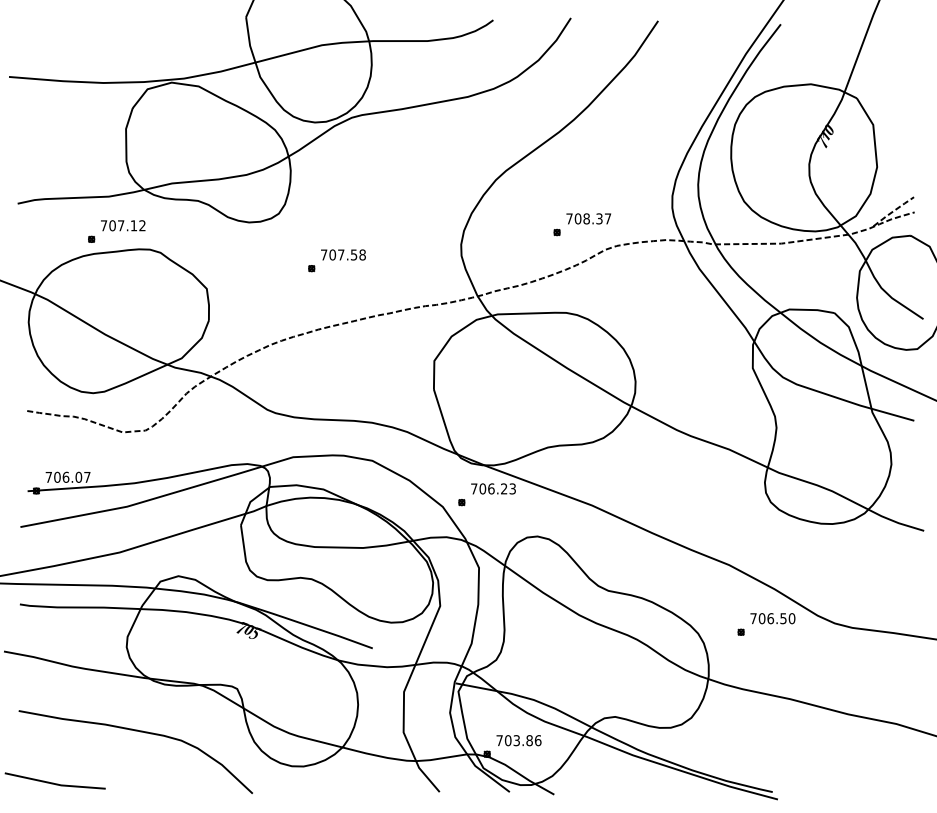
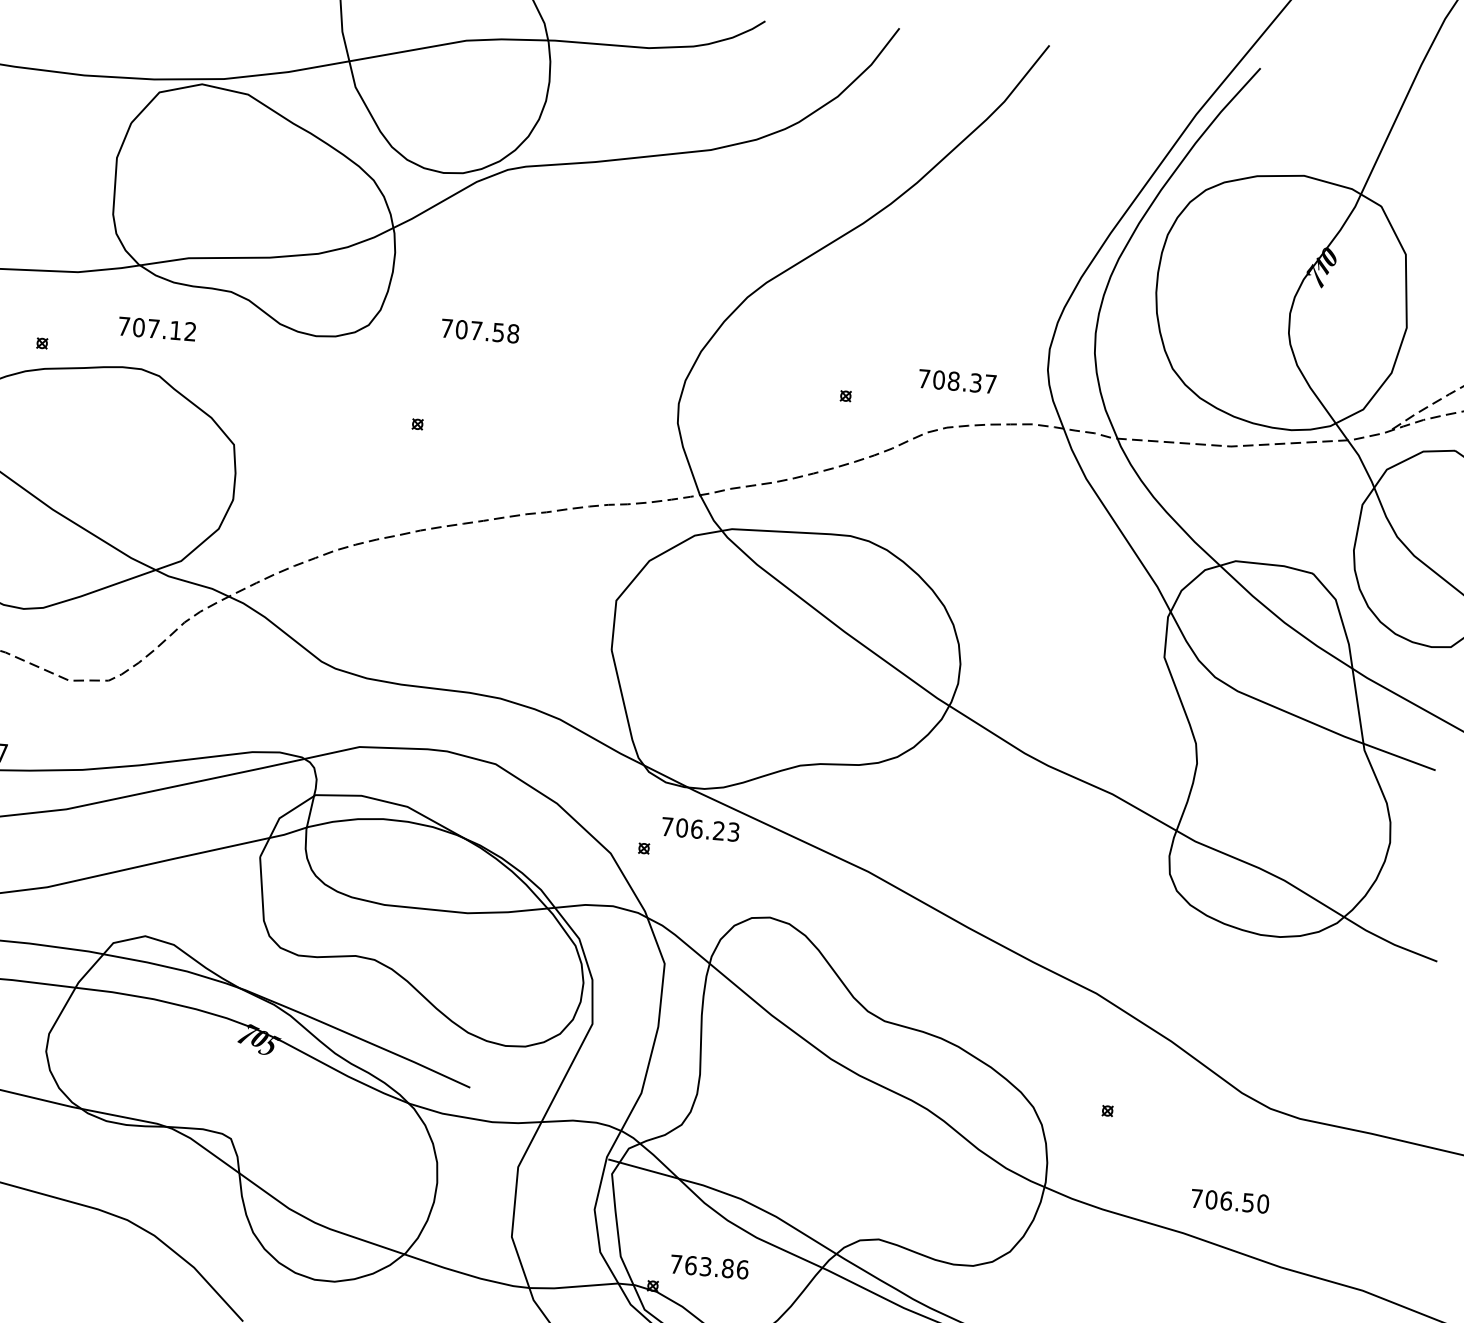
text: (588, 218) -> (957, 380), moved
text: (123, 225) -> (157, 328), moved
text: (343, 254) -> (480, 330), moved
text: (772, 618) -> (1229, 1201), moved
text: (508, 740) -> (691, 1265), 703.86 -> 763.86

